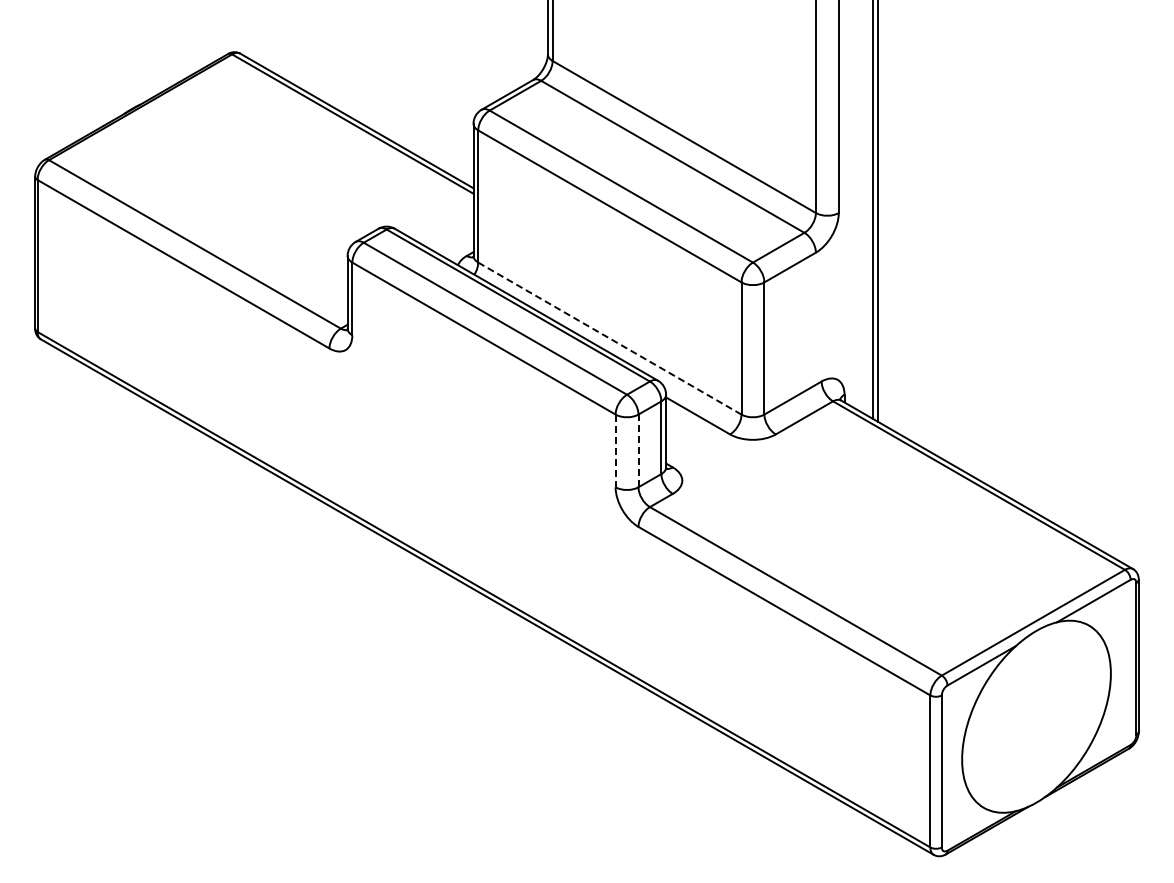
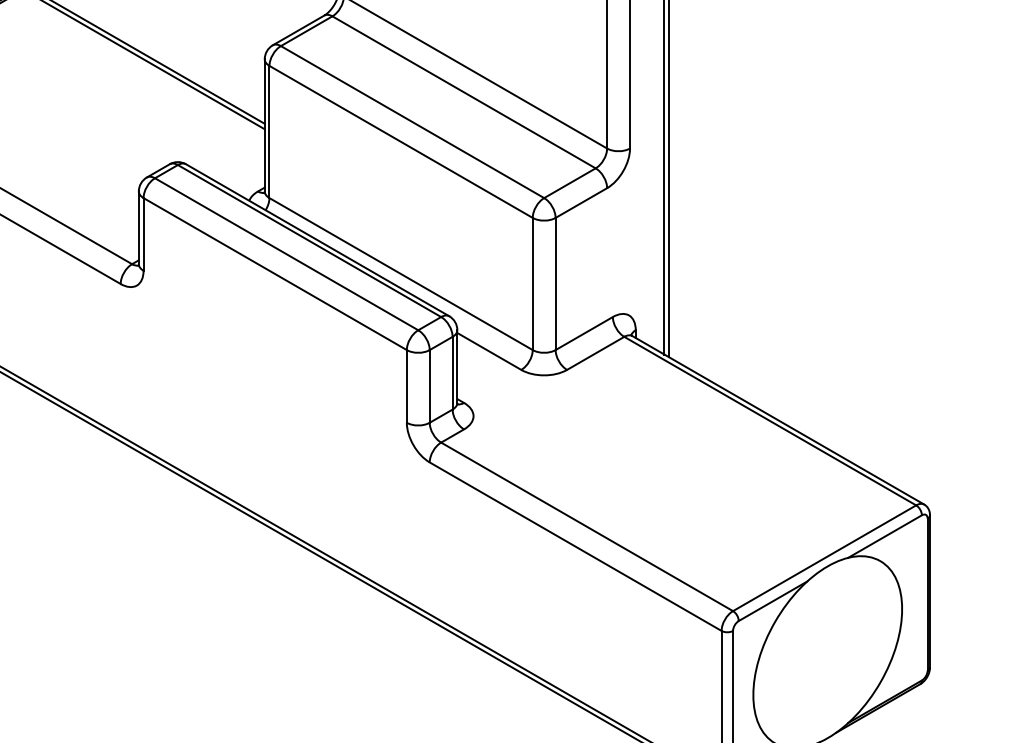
line: (609, 338) -> (400, 274), dashed -> solid
line: (638, 450) -> (429, 386), dashed -> solid
line: (615, 451) -> (406, 387), dashed -> solid

